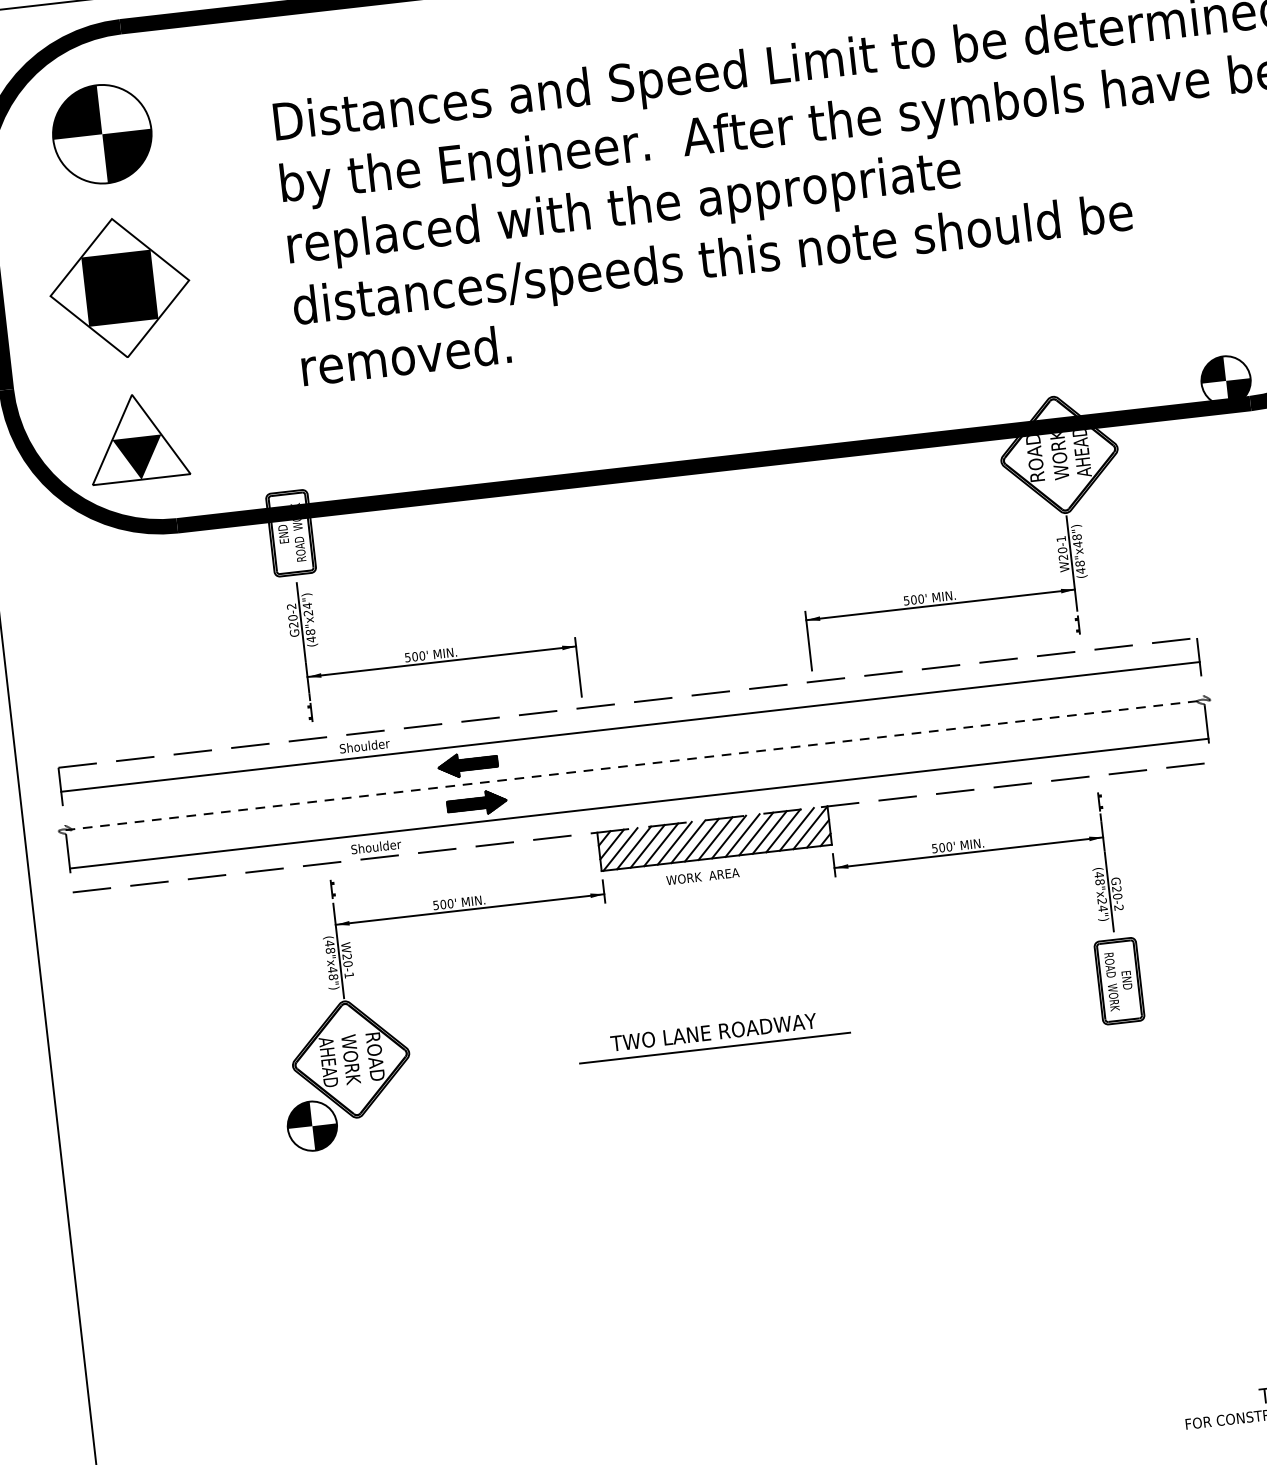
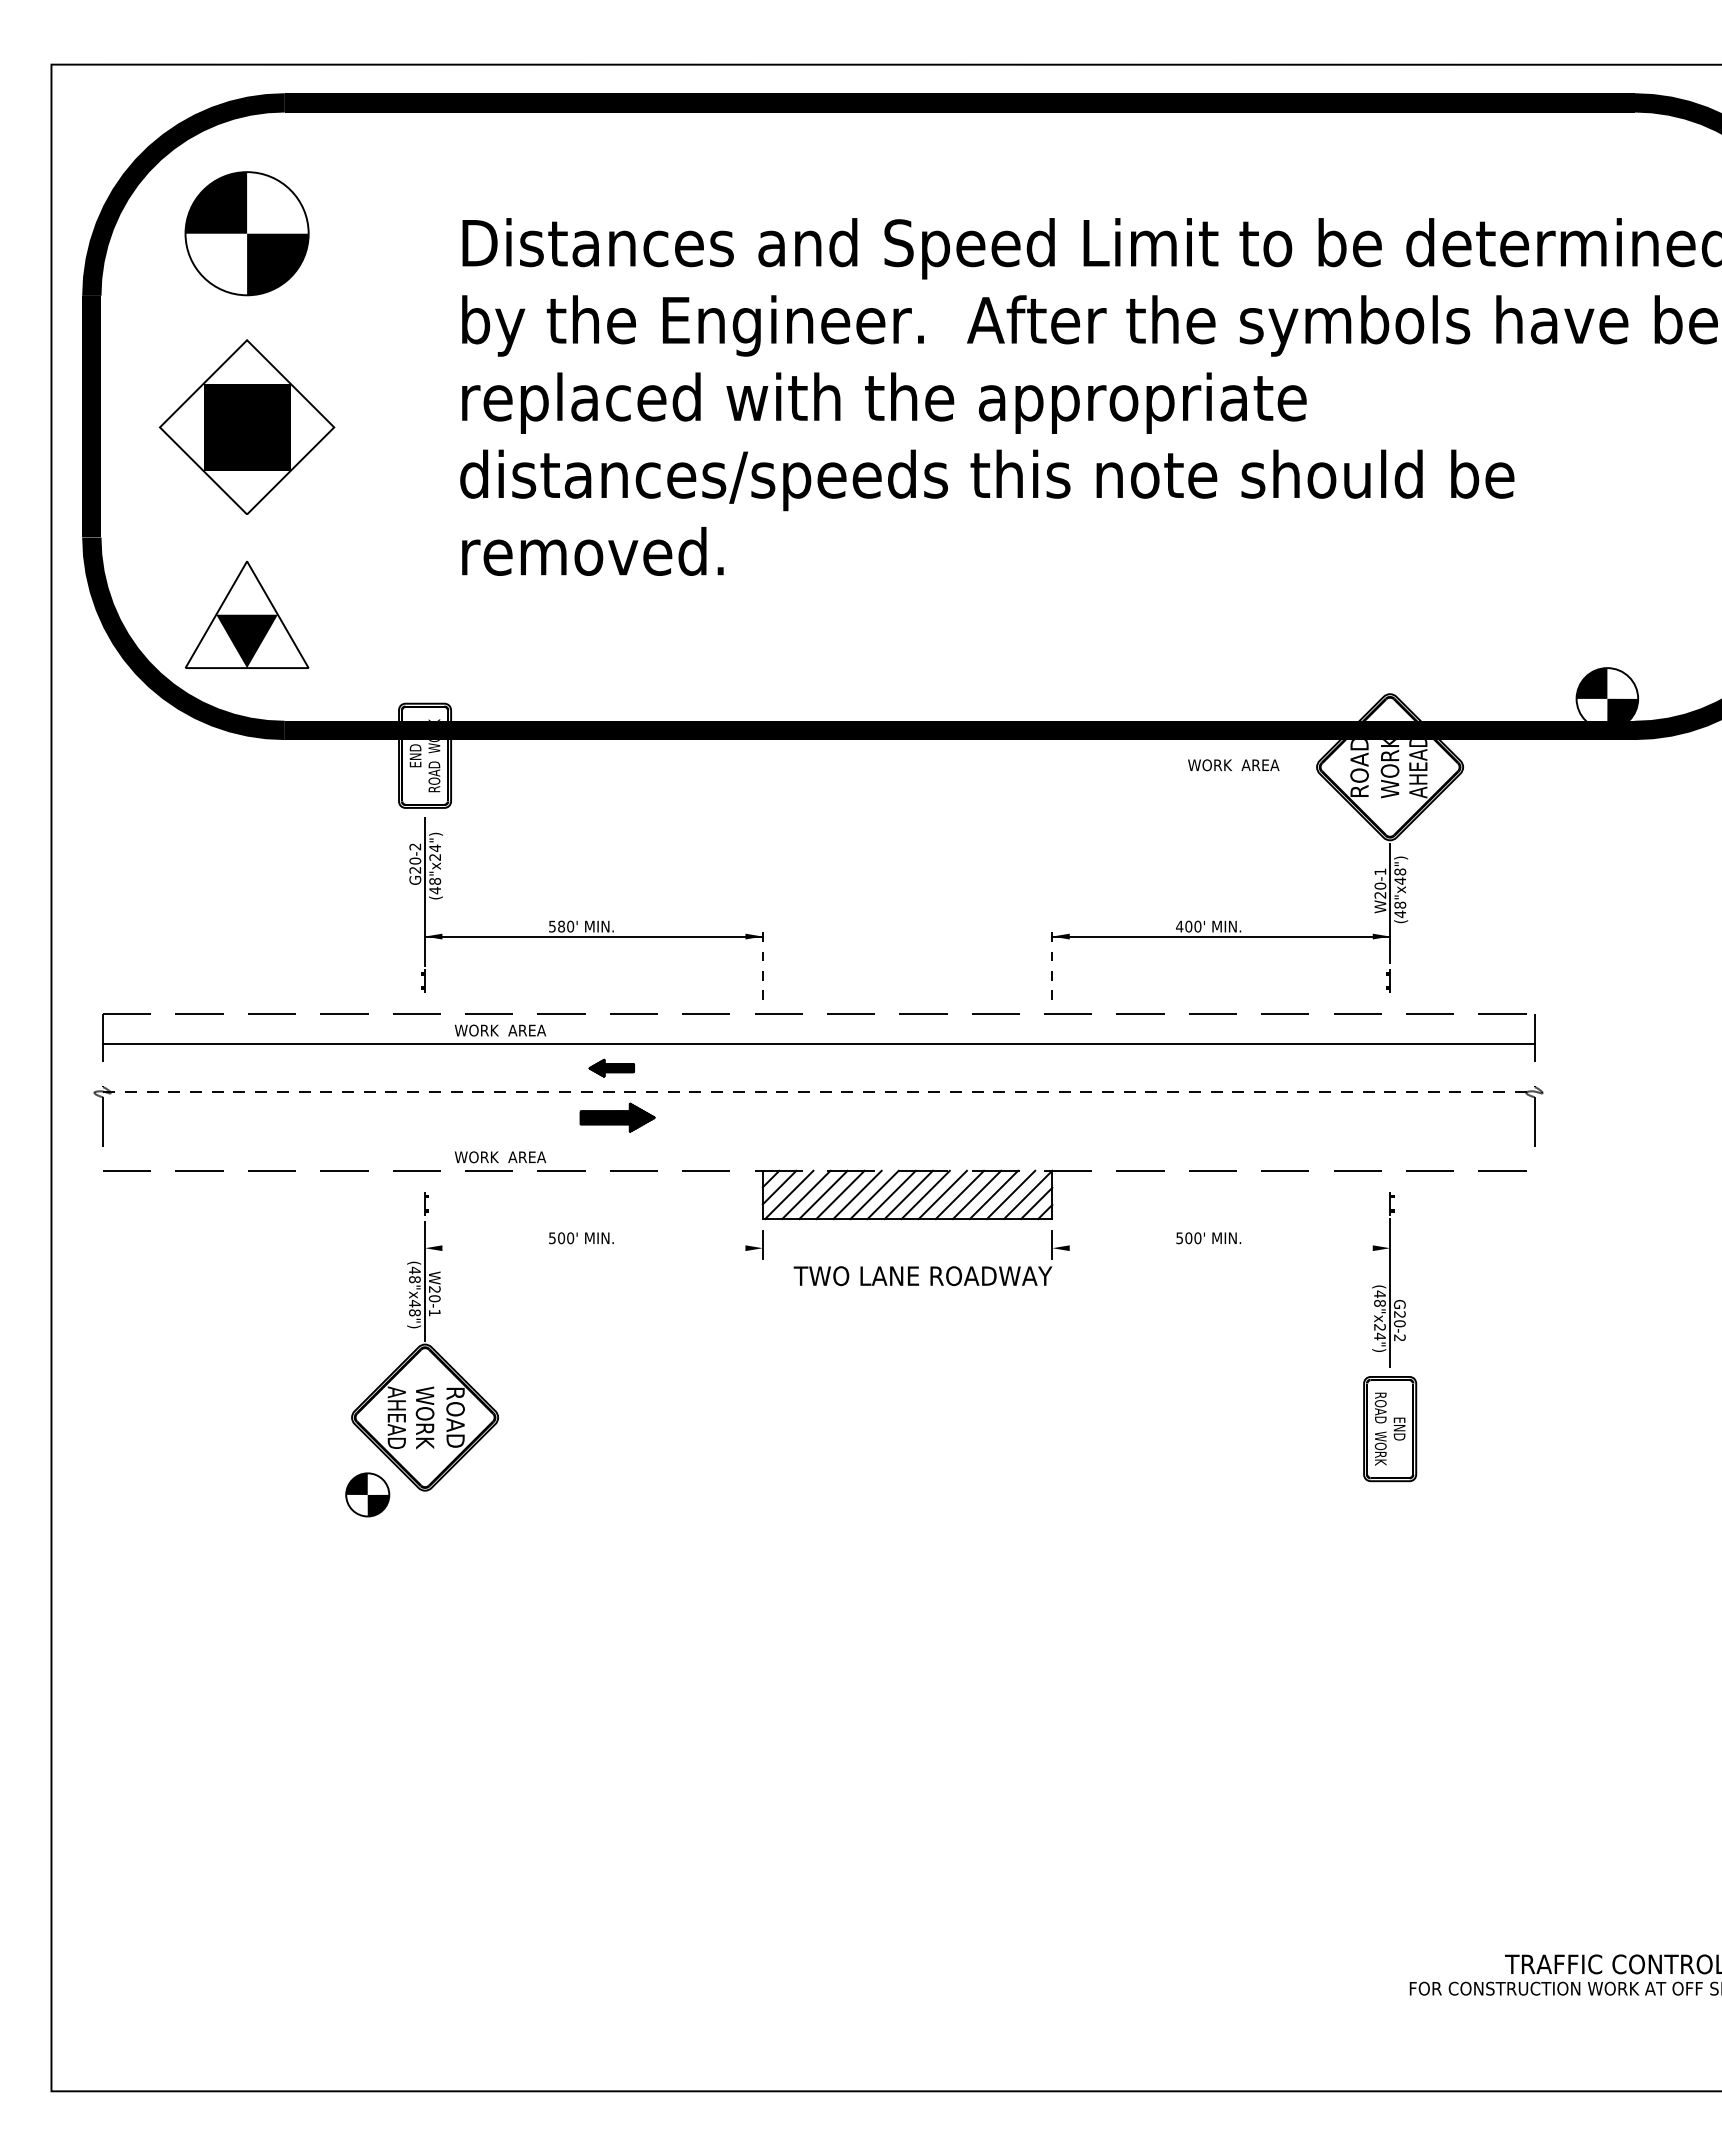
text: (906, 600) -> (1179, 926), 500' -> 400'
line: (808, 640) -> (1052, 962), solid -> dashed
text: (415, 656) -> (561, 926), 500' -> 580'
line: (578, 667) -> (762, 962), solid -> dashed
text: (375, 744) -> (500, 1030), Shoulder -> WORK  AREA
part: (467, 765) -> (611, 1068), size x0.6
line: (638, 803) -> (818, 1140), removed
text: (387, 845) -> (500, 1157), Shoulder -> WORK  AREA
line: (969, 852) -> (1221, 1248), removed
text: (702, 876) -> (1233, 765), moved
line: (469, 909) -> (593, 1248), removed
text: (713, 1032) -> (922, 1276), moved
line: (714, 1047) -> (878, 1454), removed
part: (312, 1125) -> (367, 1494), size x0.7

